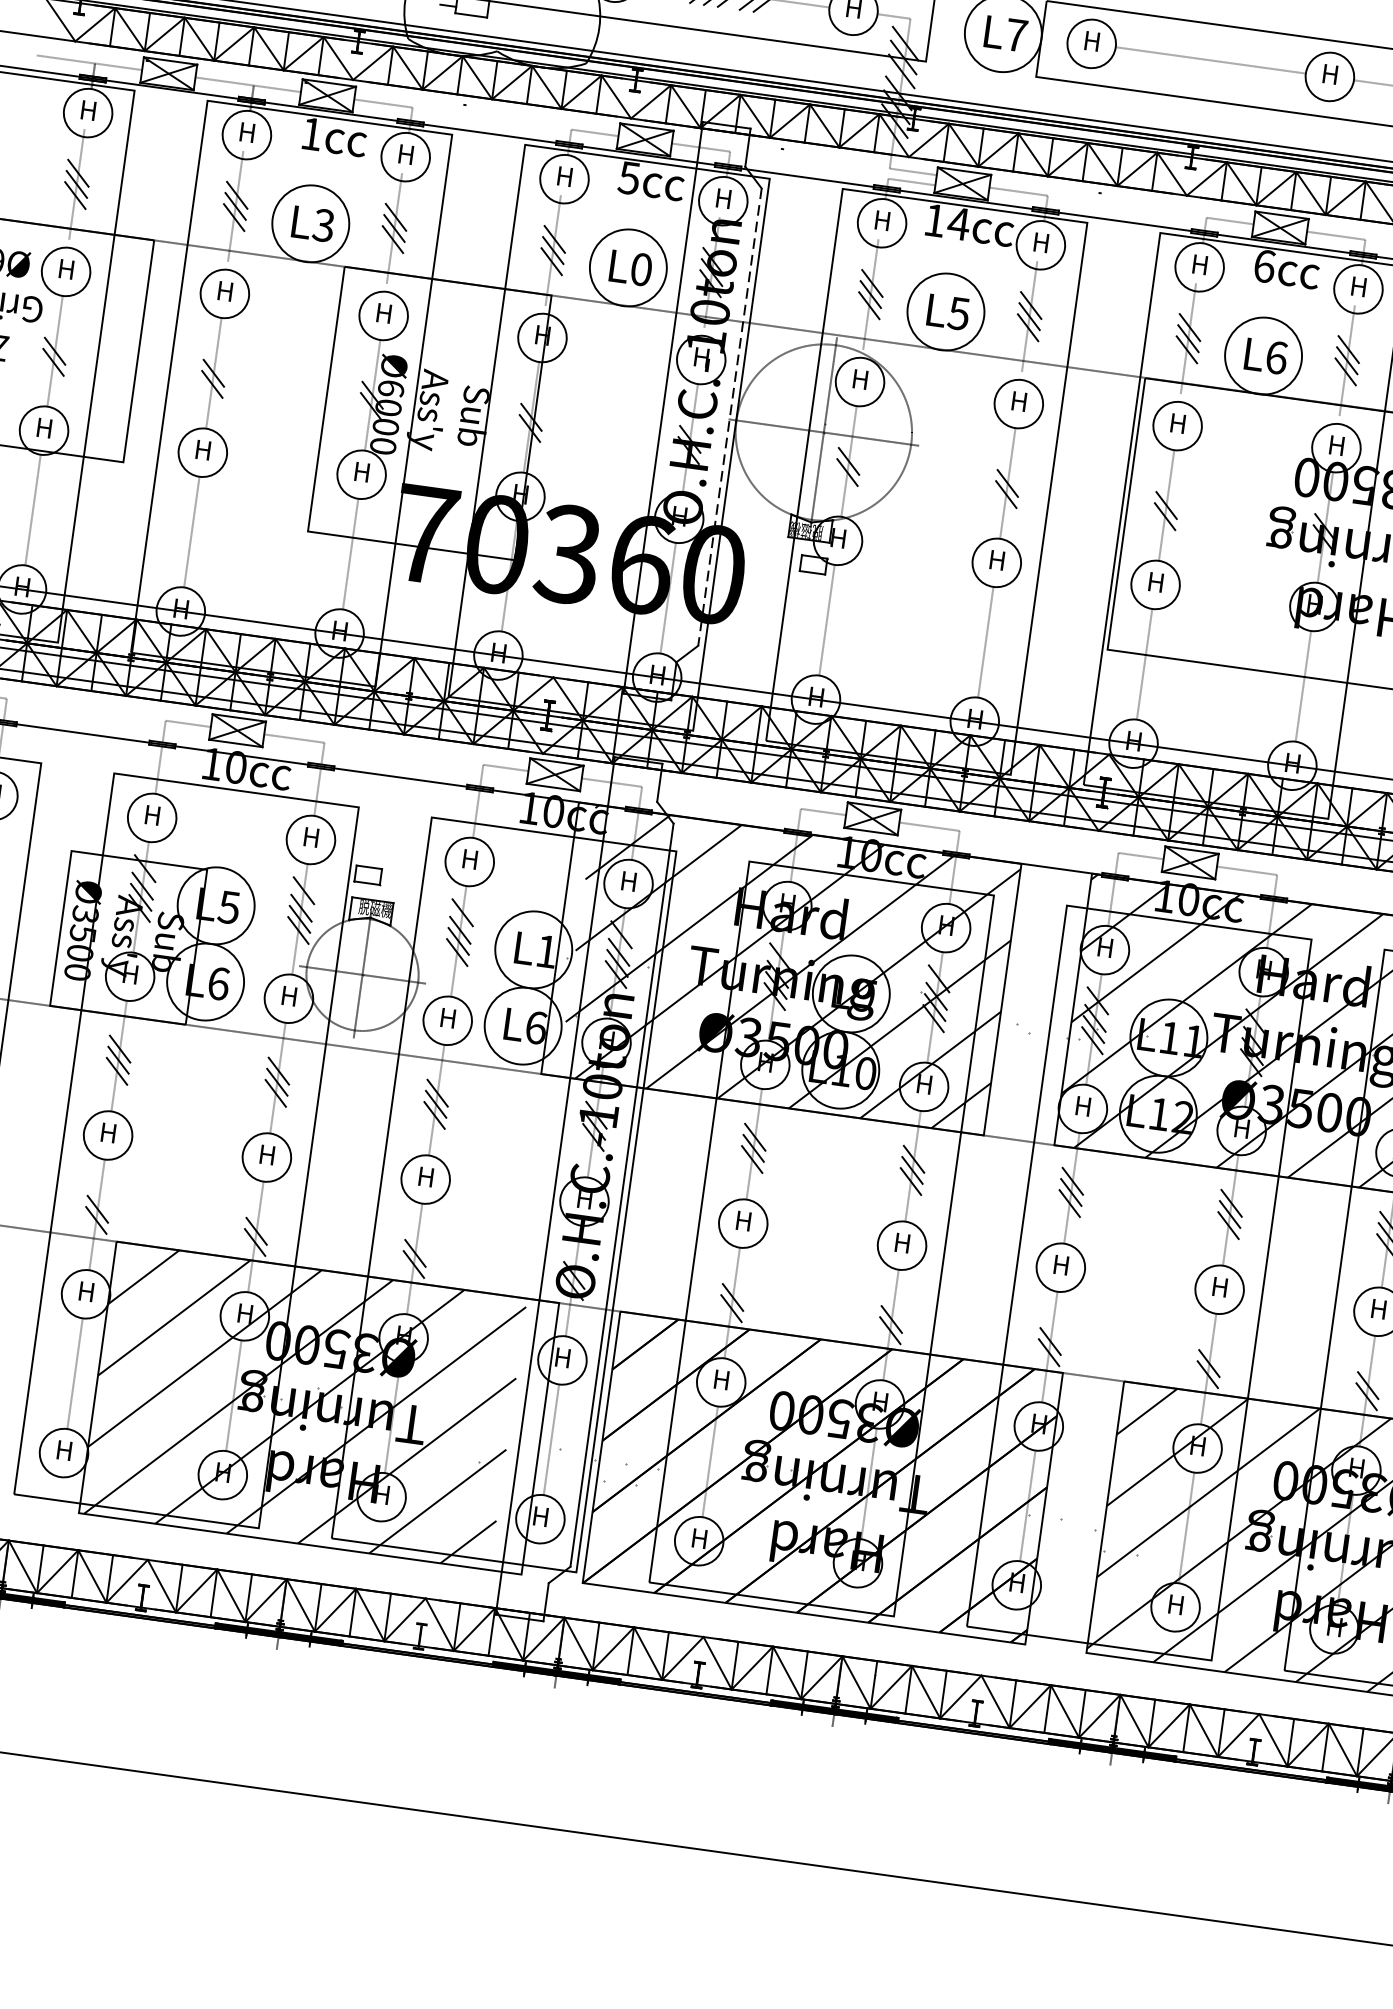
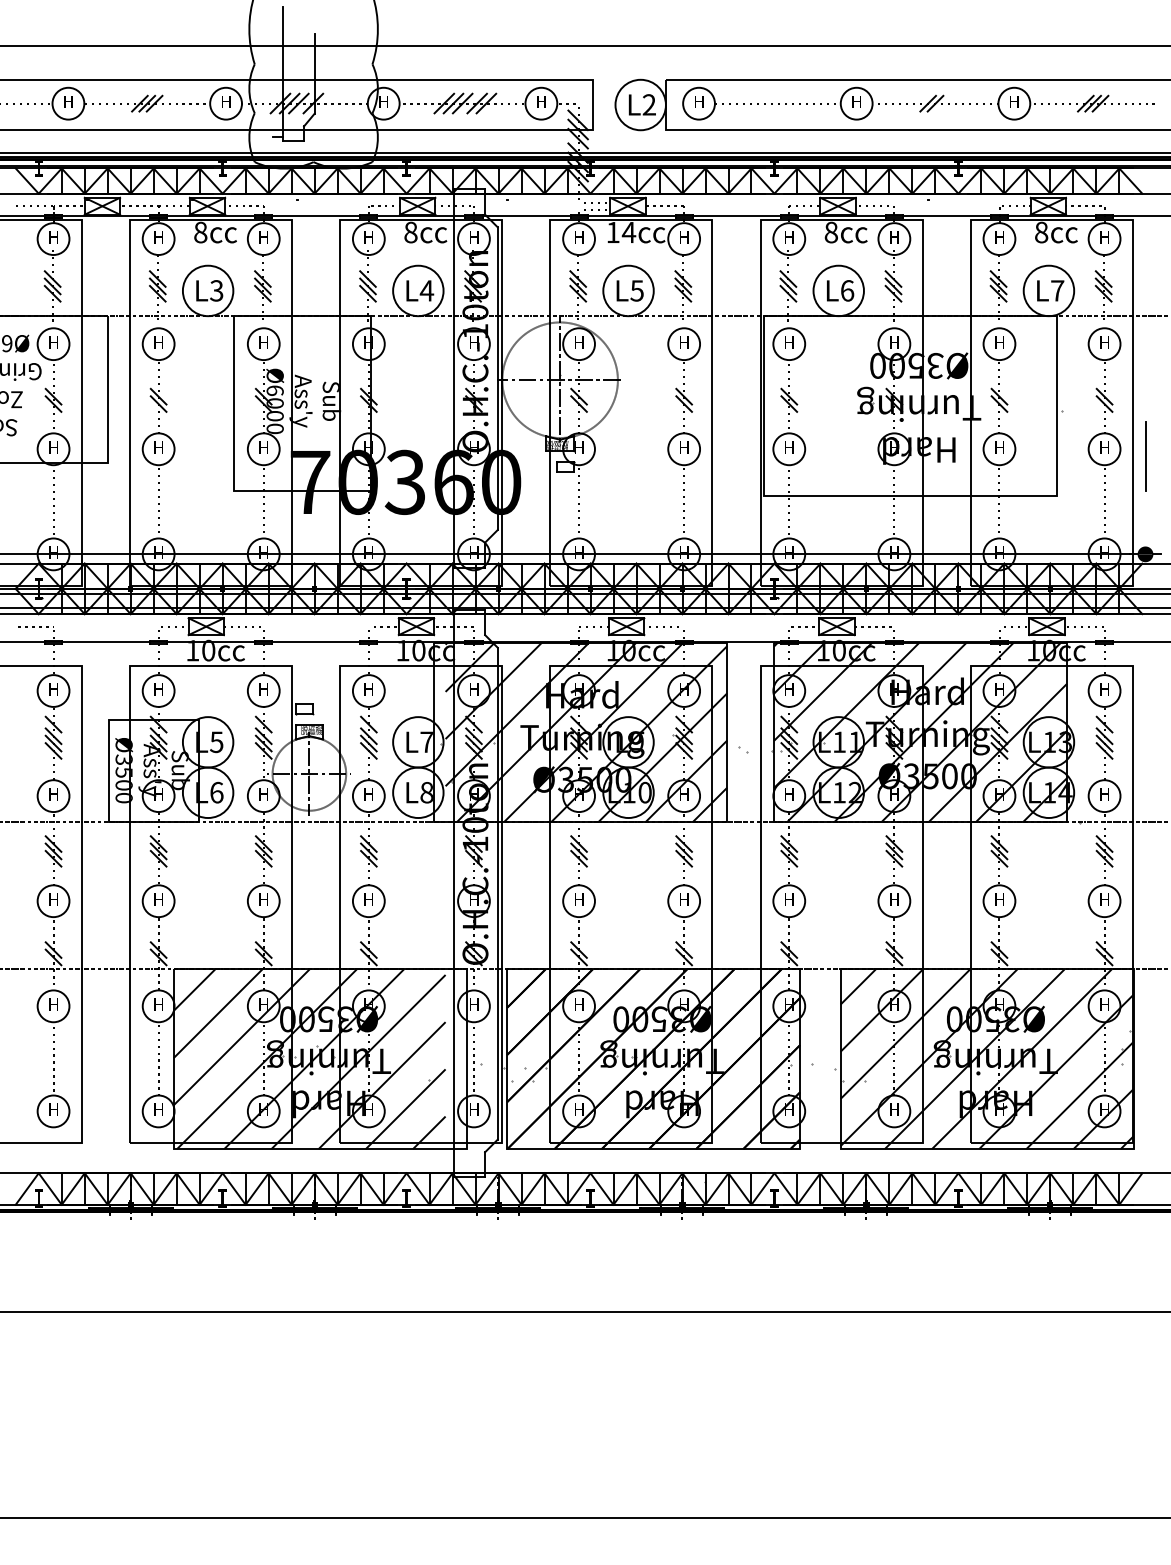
text: (1016, 34) -> (649, 104), L7 -> L2
text: (311, 133) -> (200, 232), 1cc -> 8cc
text: (628, 177) -> (410, 232), 5cc -> 8cc
text: (1264, 266) -> (831, 232), 6cc -> 8cc
text: (640, 268) -> (426, 290), L0 -> L4
line: (729, 418) -> (497, 379), dashed -> solid
text: (546, 950) -> (426, 741), L1 -> L7
text: (535, 1027) -> (426, 792), L6 -> L8

